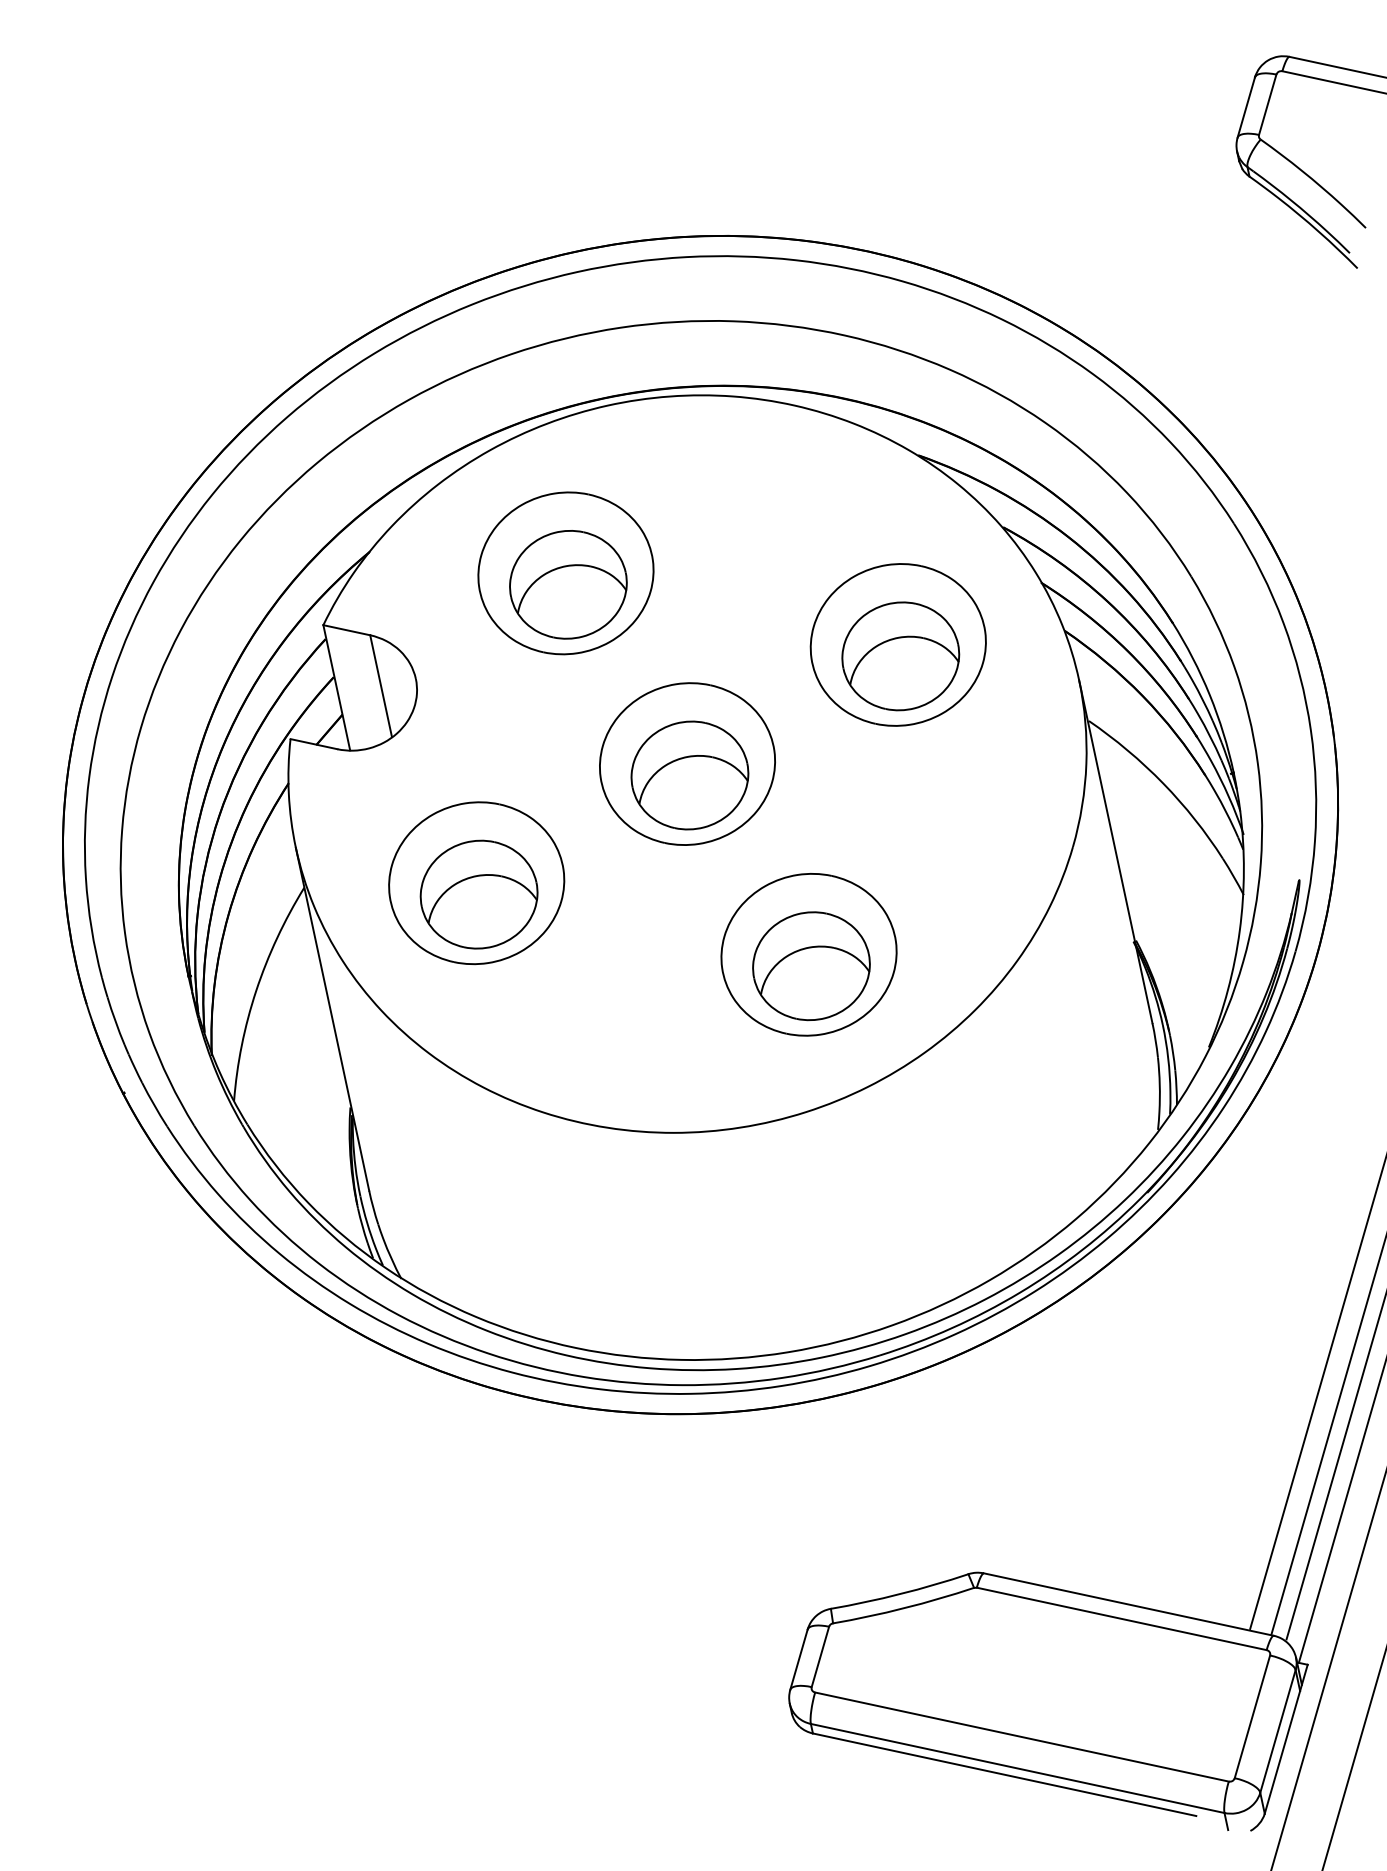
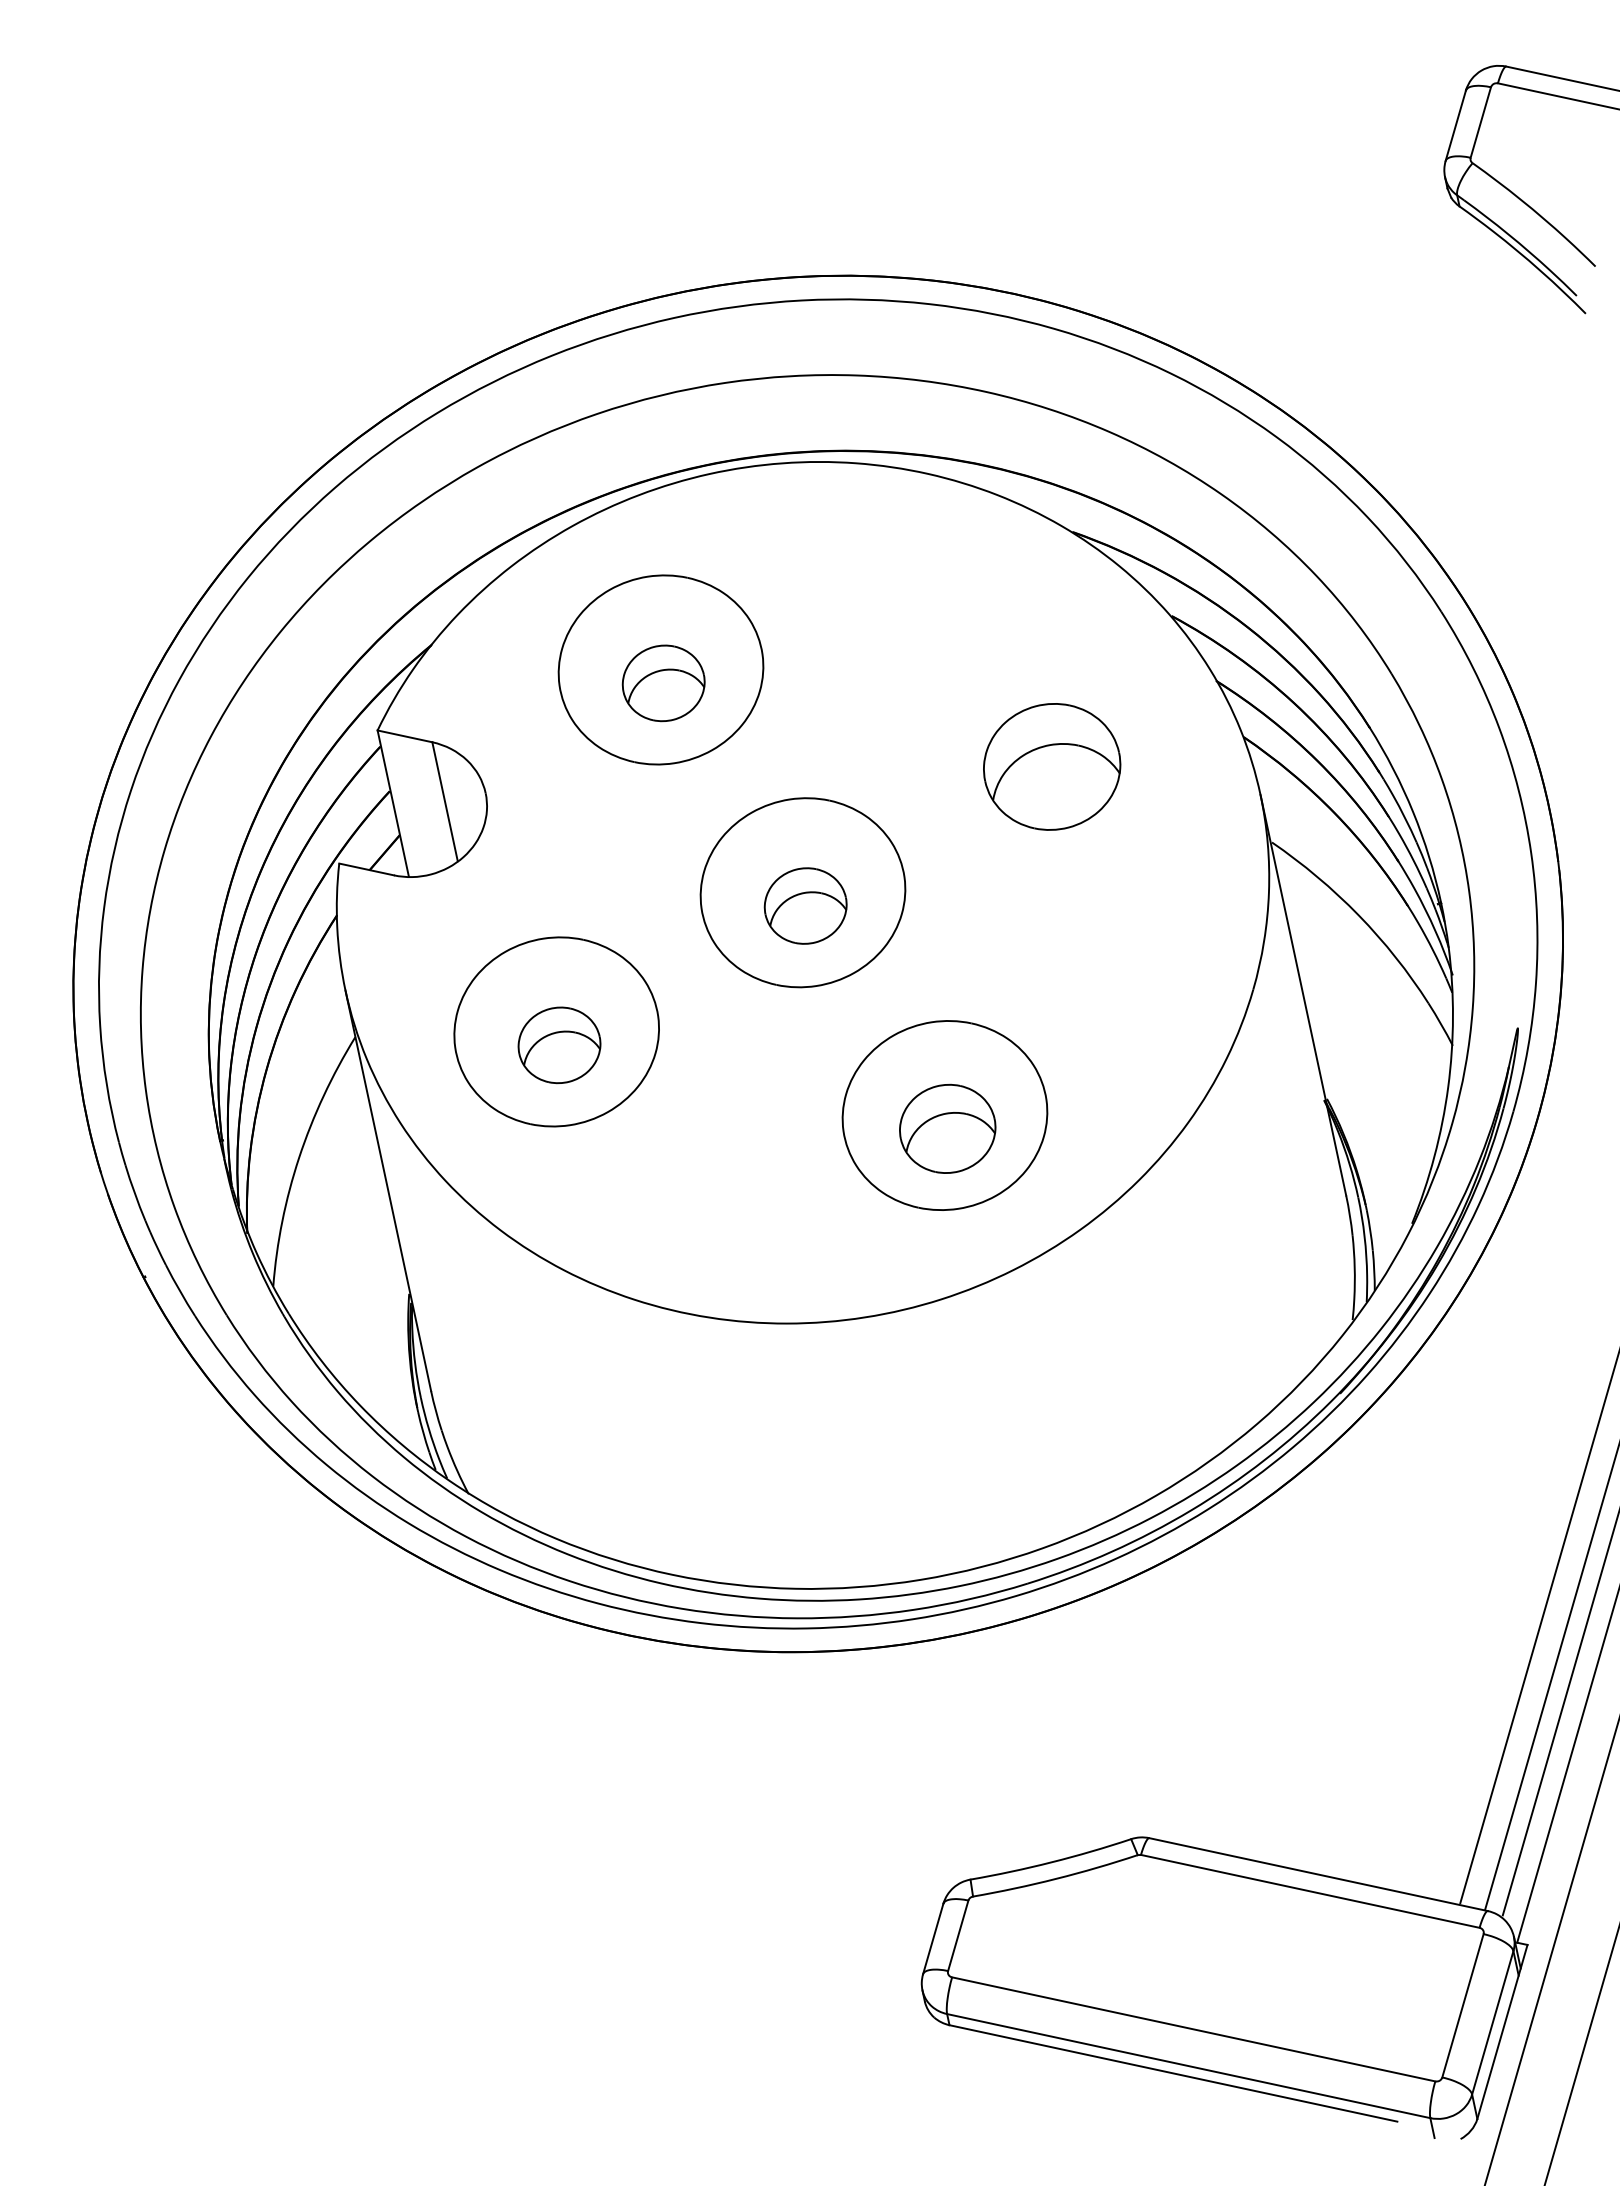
part: (568, 584) -> (663, 683), size x0.6
part: (898, 644) -> (1049, 753), removed
part: (689, 775) -> (805, 905), size x0.6
part: (479, 894) -> (559, 1045), size x0.6
part: (811, 965) -> (947, 1128), size x0.7

